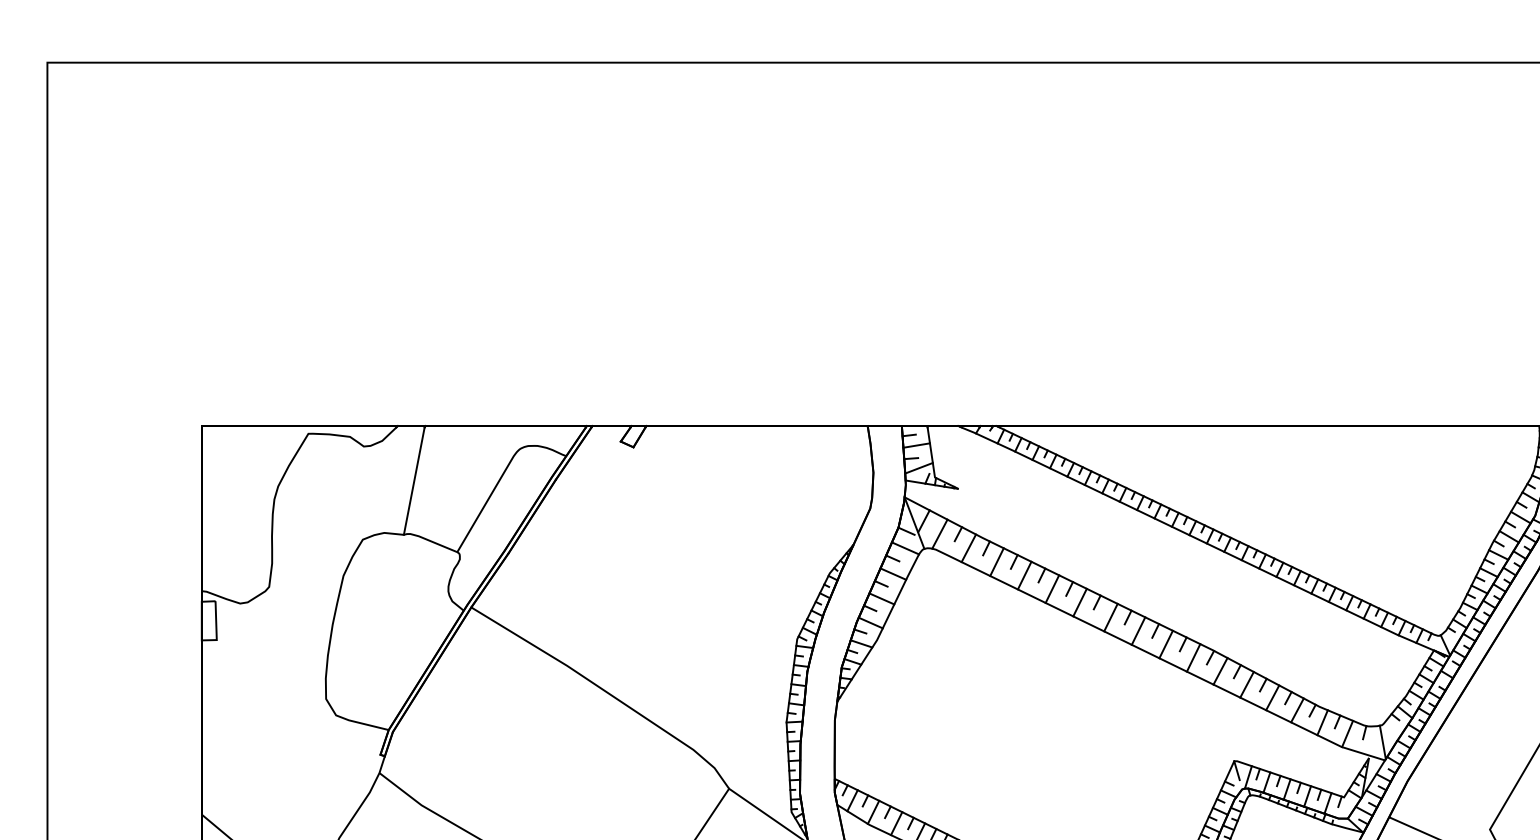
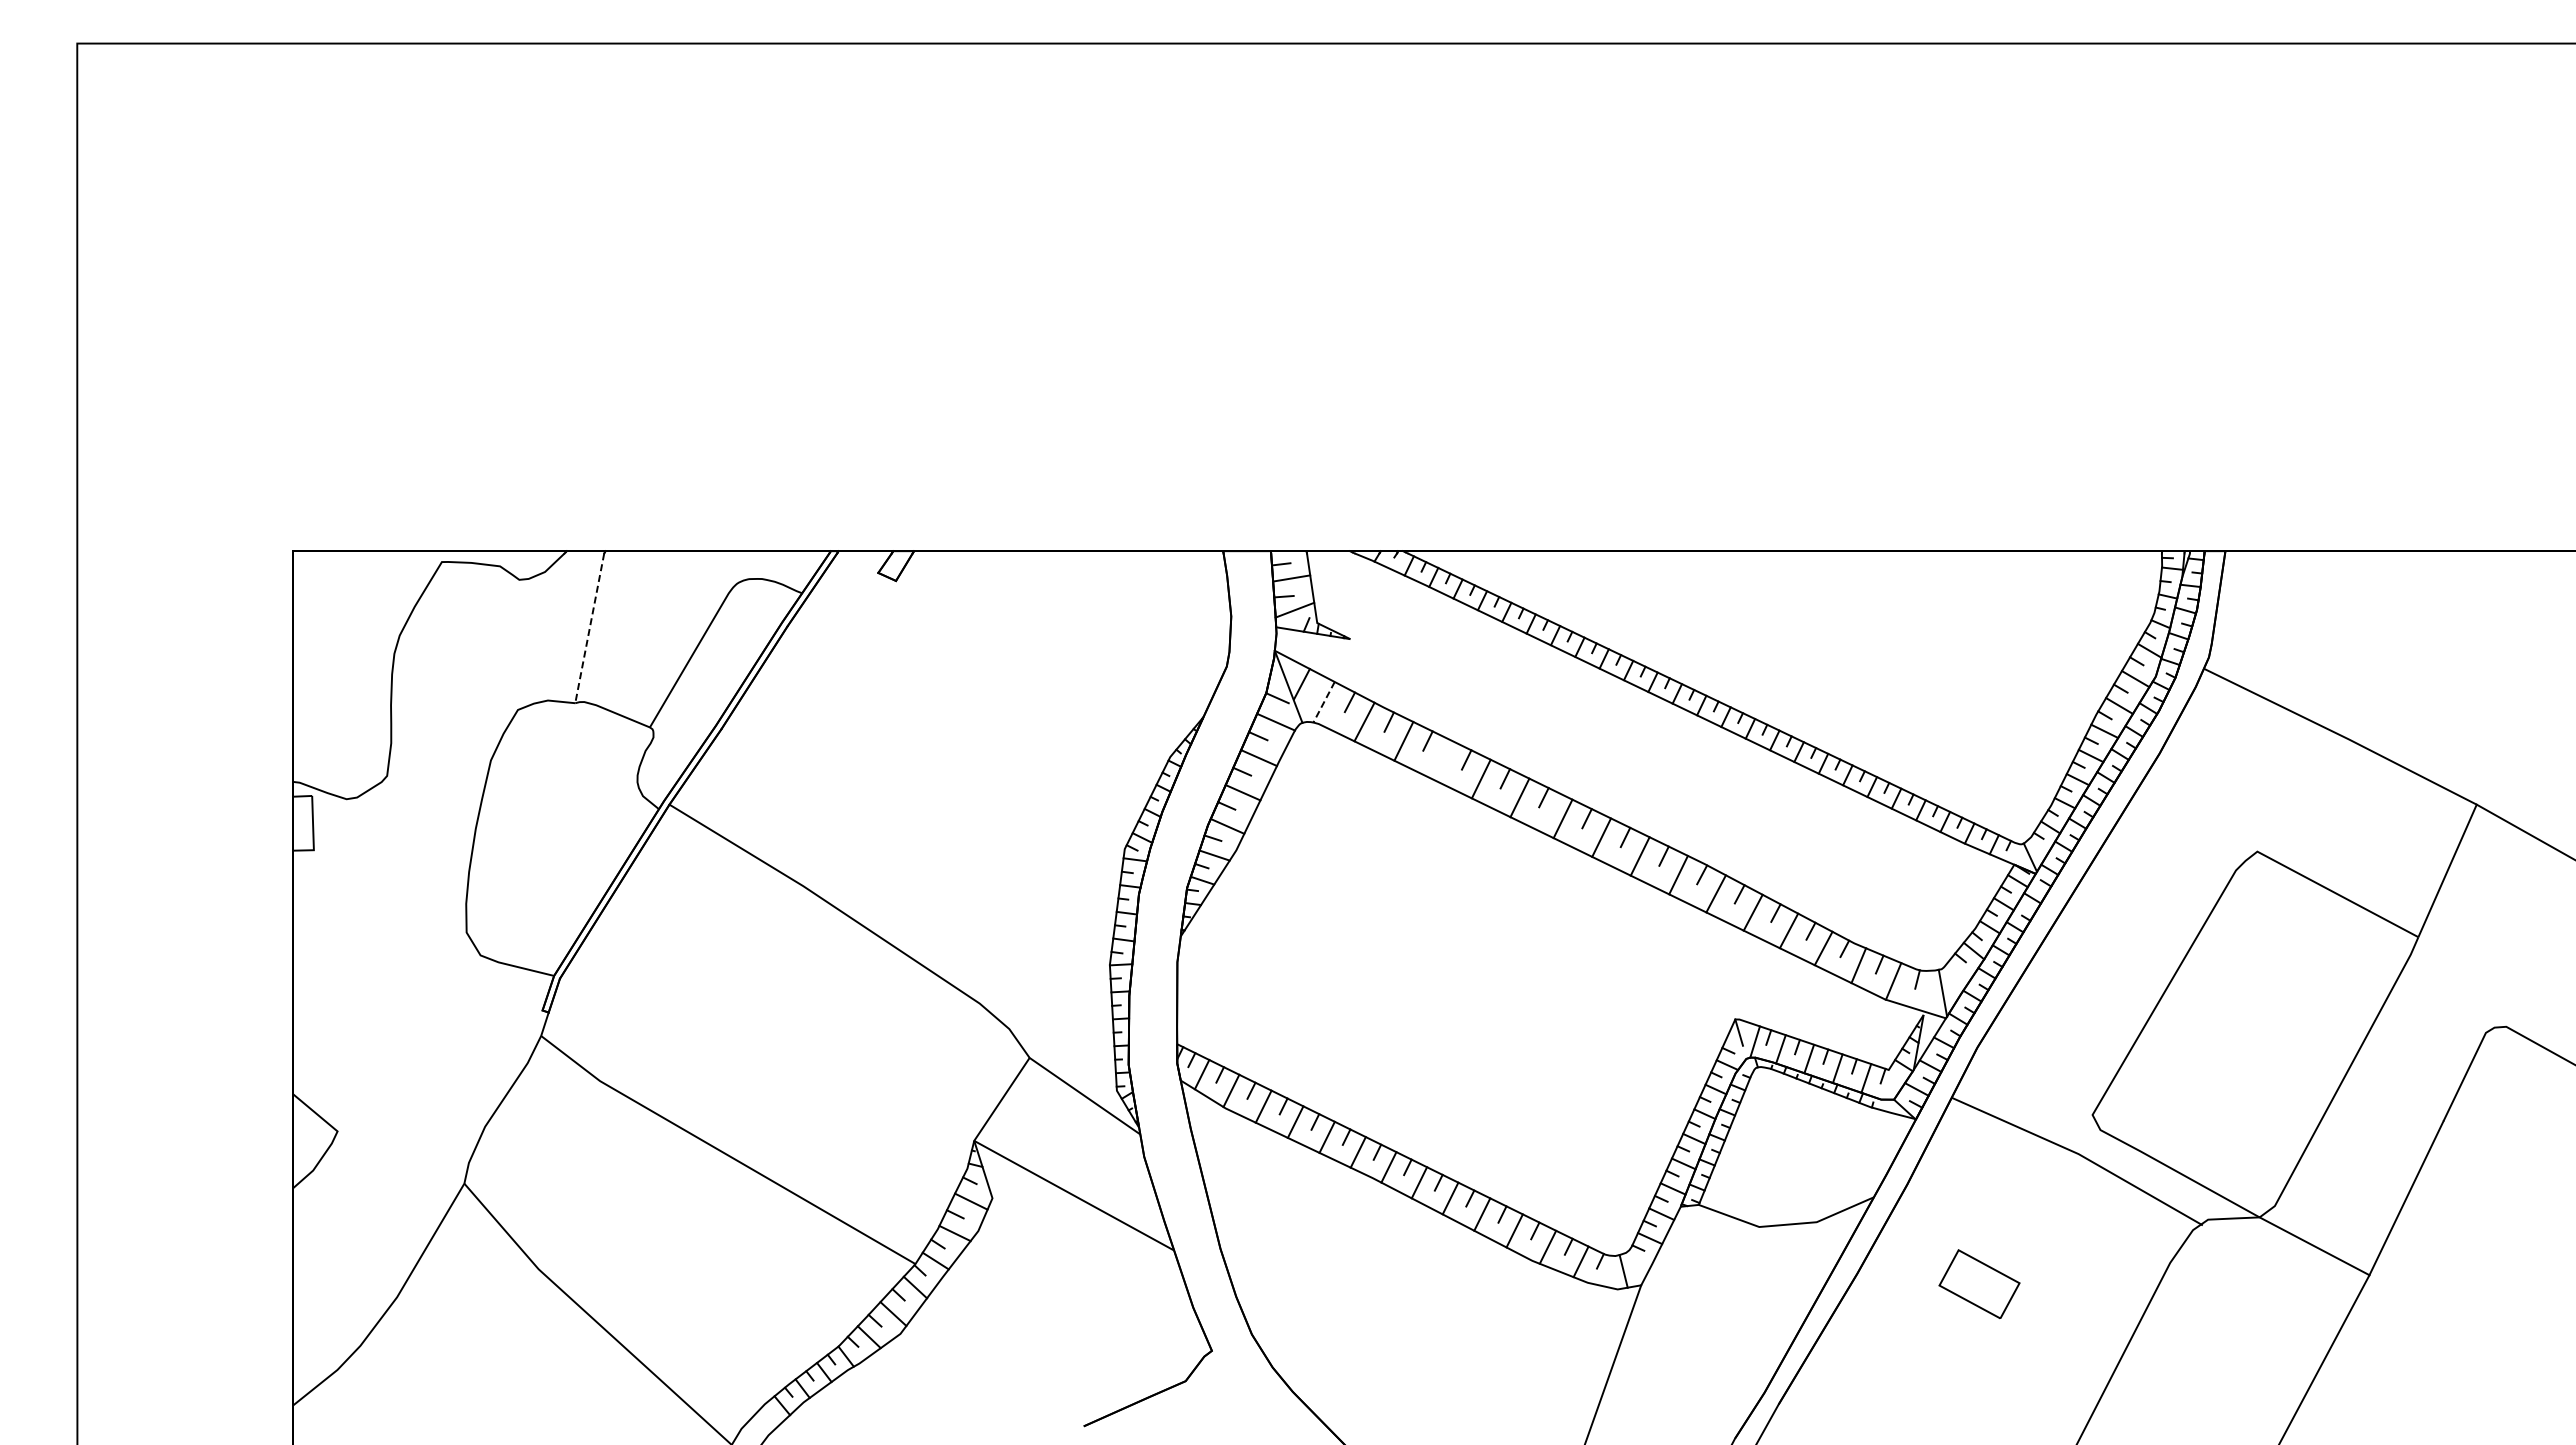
line: (414, 481) -> (589, 628), solid -> dashed
line: (940, 534) -> (1324, 702), solid -> dashed
line: (1024, 575) -> (1442, 759), removed

